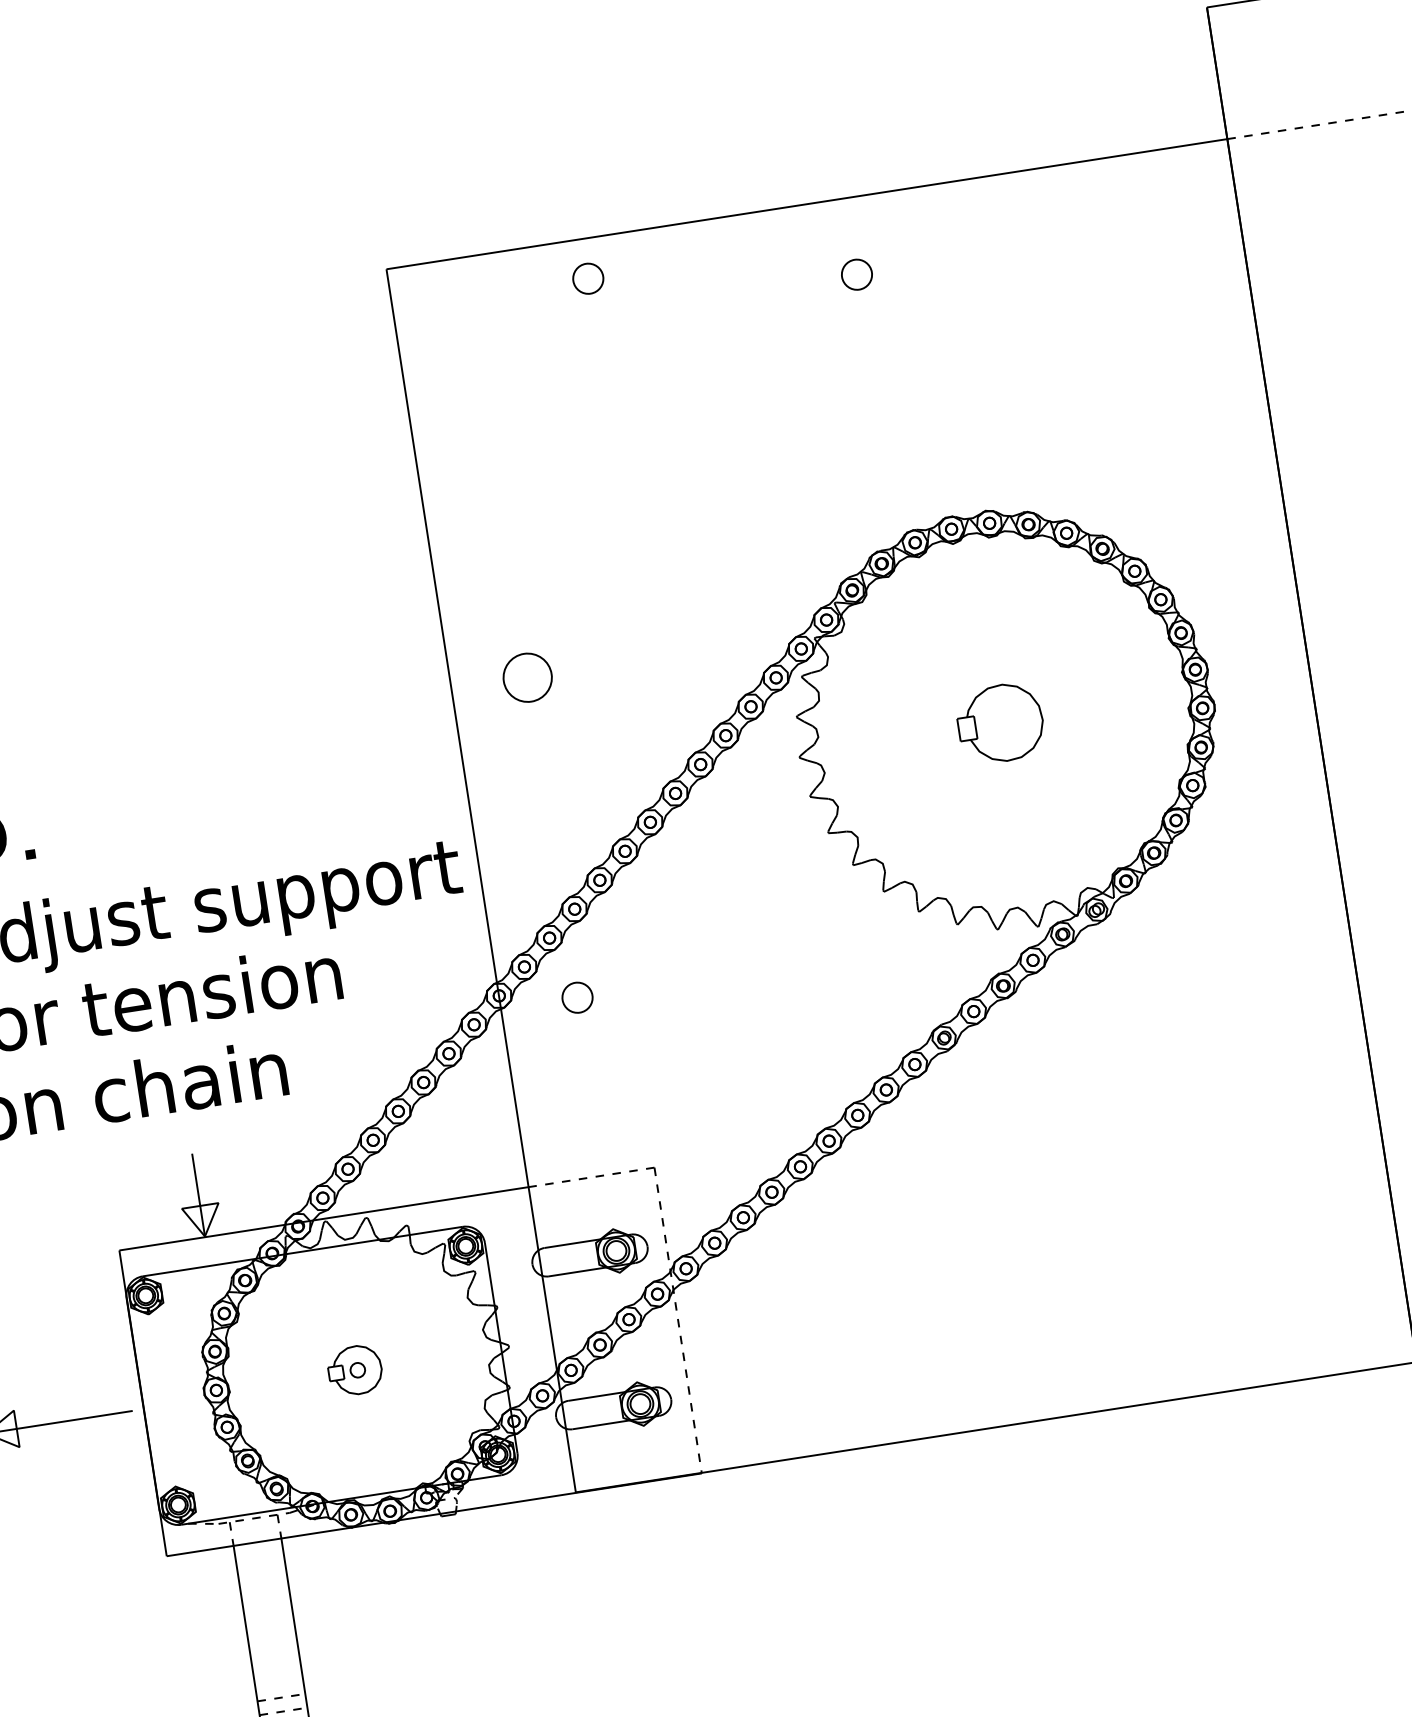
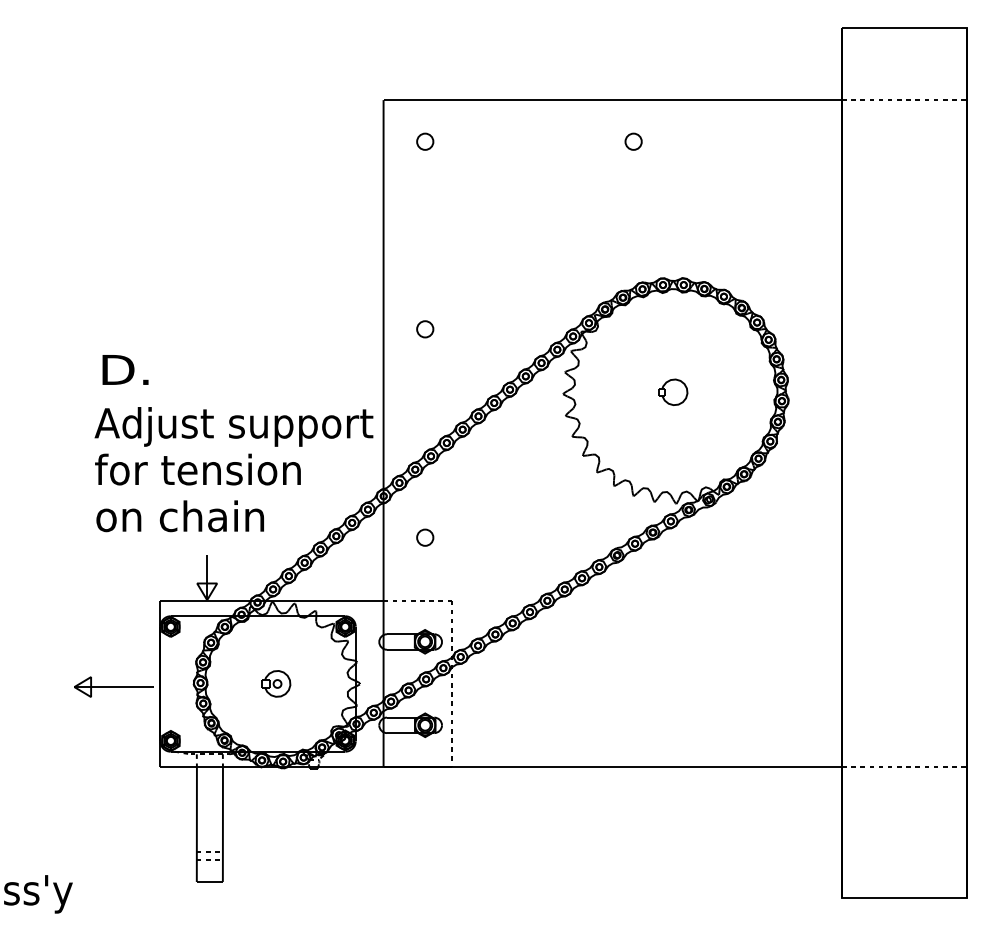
circle: (588, 278) -> (425, 141), moved
circle: (528, 678) -> (425, 329), size x0.62
part: (1000, 721) -> (673, 391), size x0.62
circle: (577, 997) -> (425, 537), moved

